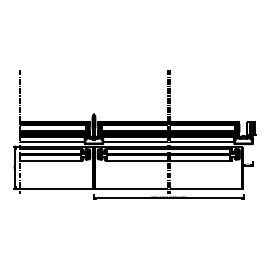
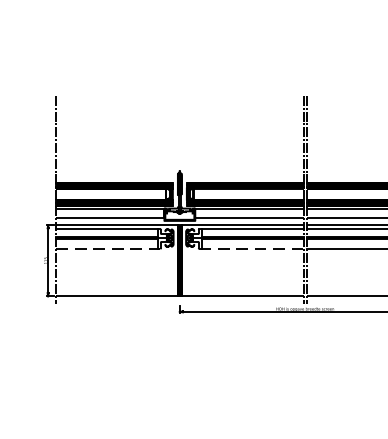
line: (50, 160) -> (106, 248), solid -> dashed
line: (137, 160) -> (252, 248), solid -> dashed

